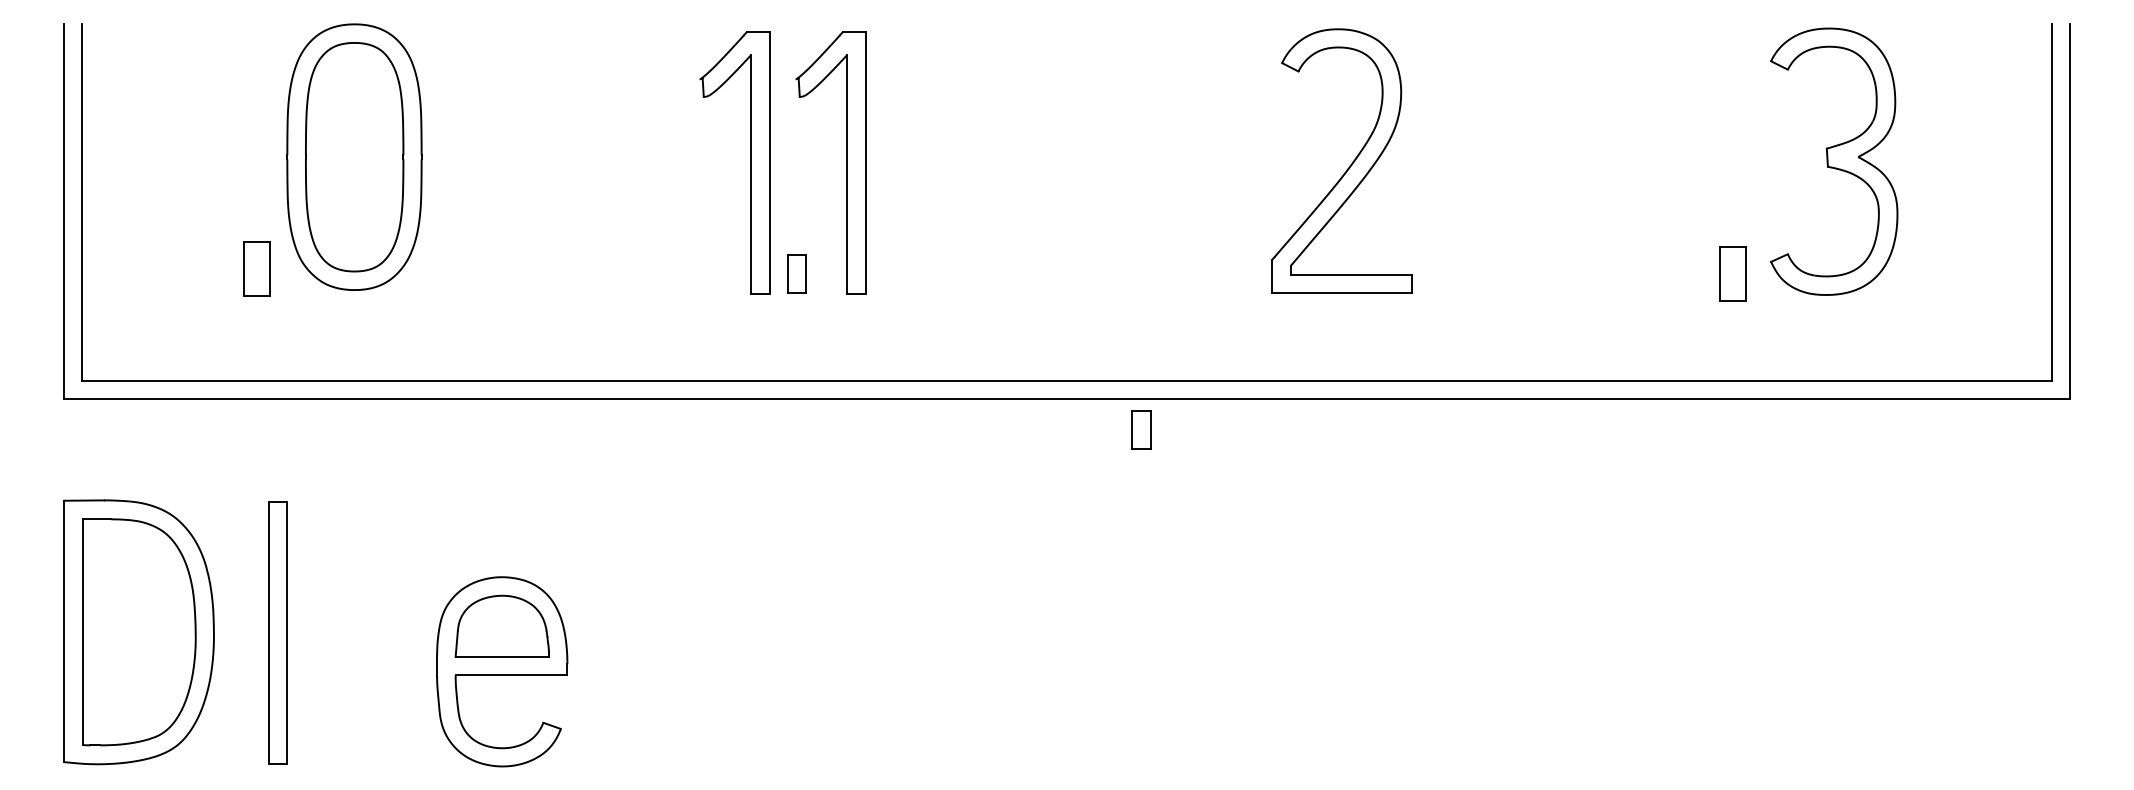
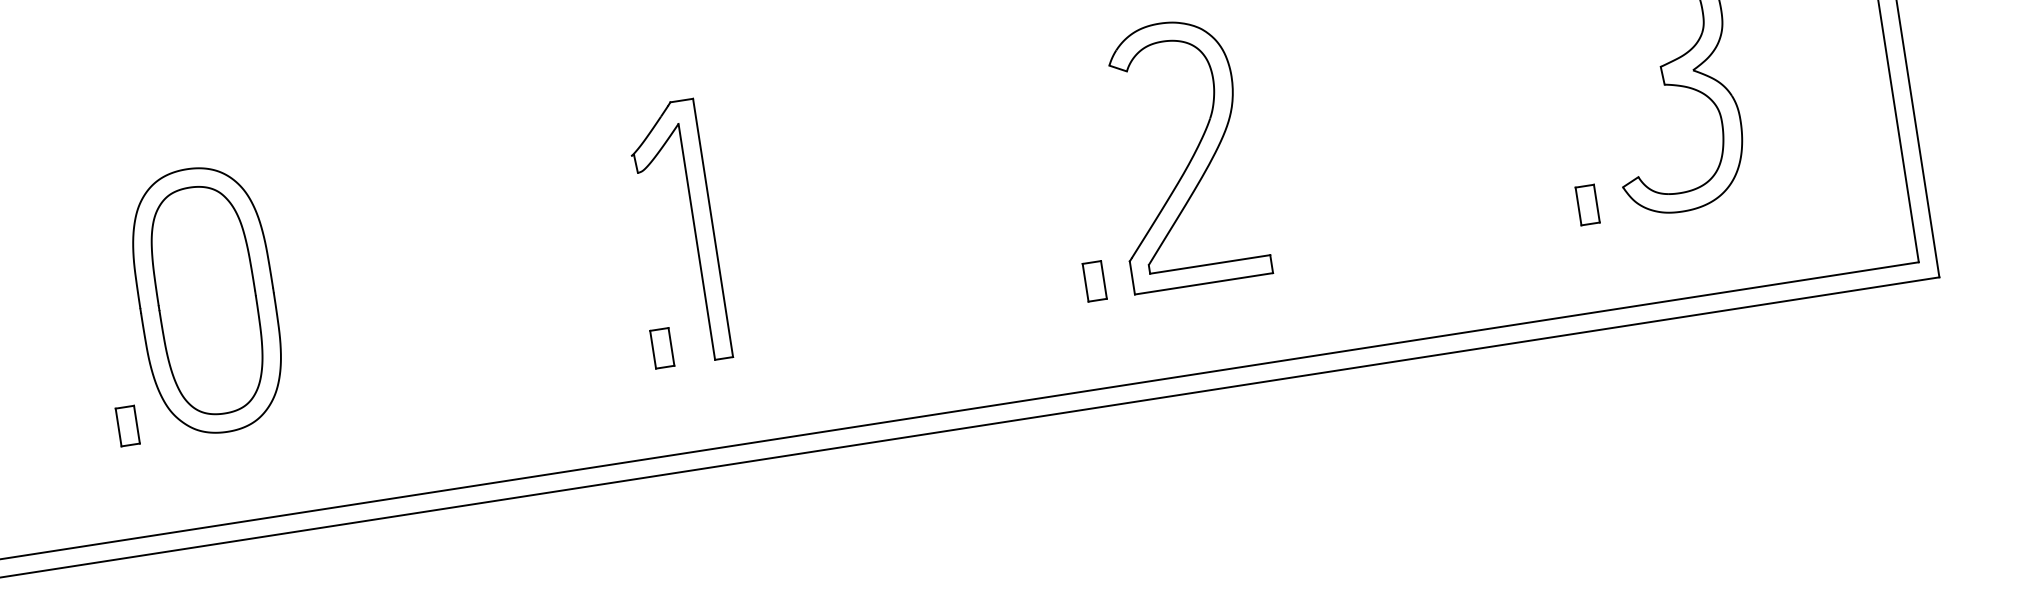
part: (750, 162) -> (599, 245), removed
part: (256, 268) -> (127, 425), size x0.71
part: (1733, 273) -> (1587, 204), size x0.71
part: (1141, 429) -> (1094, 280), moved

